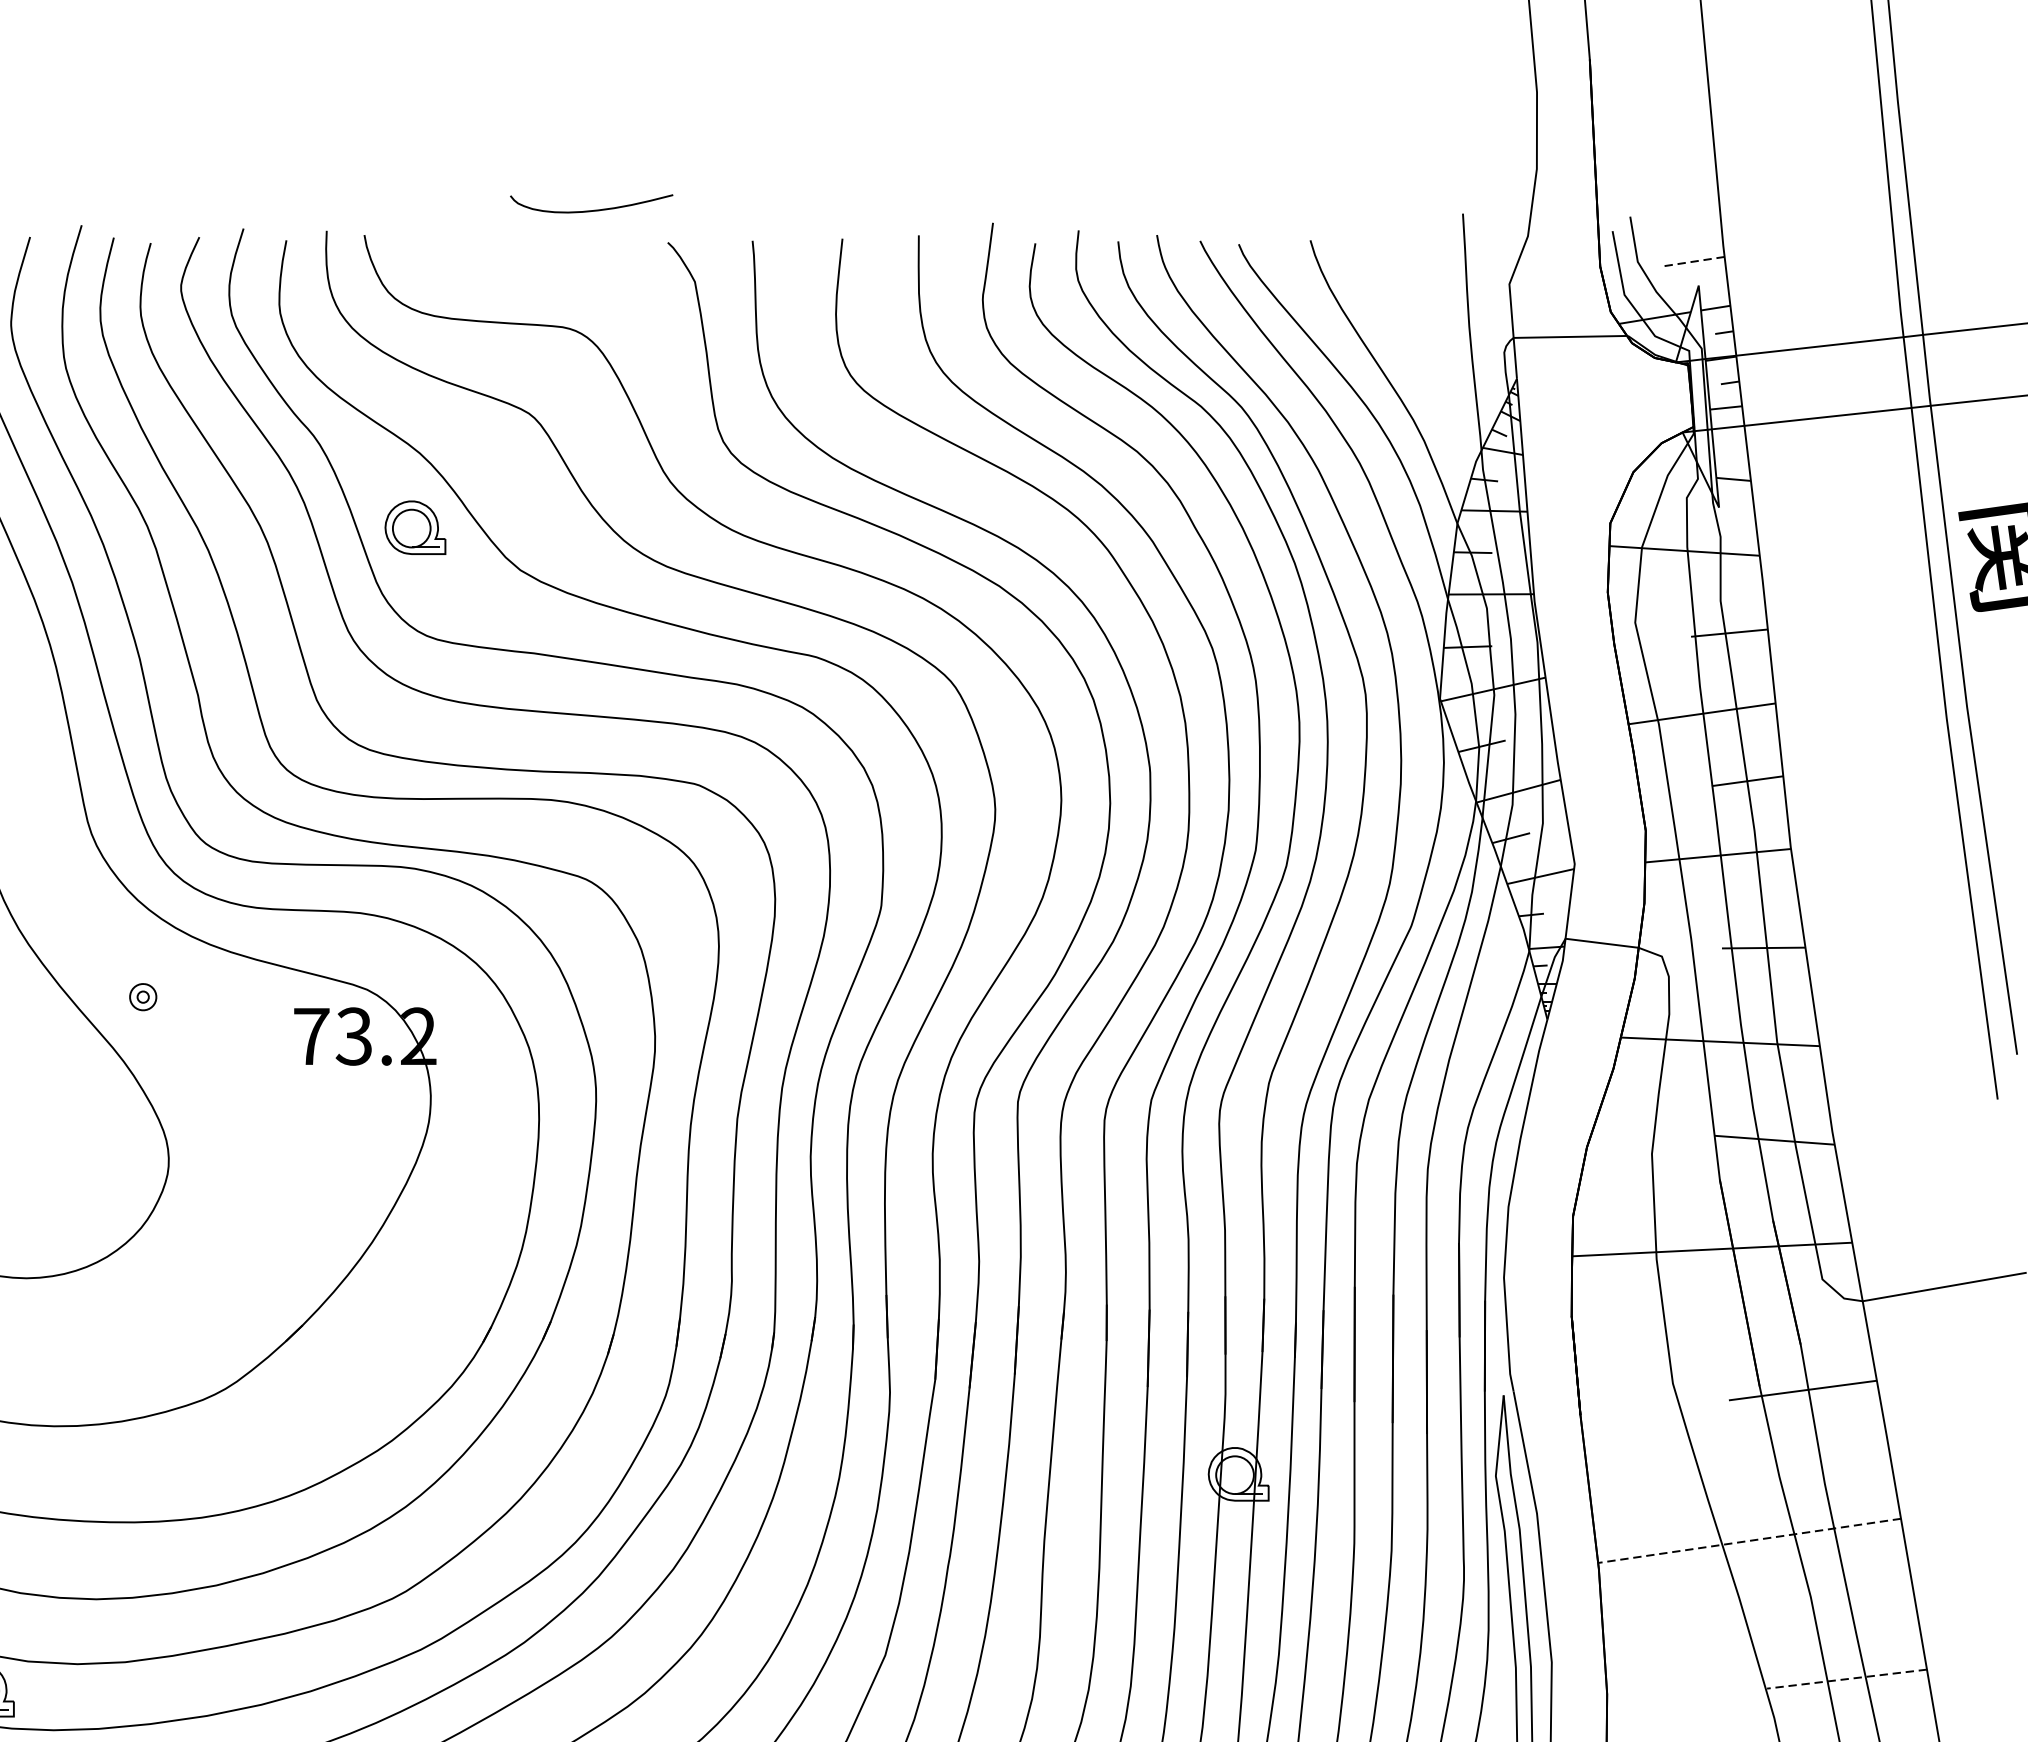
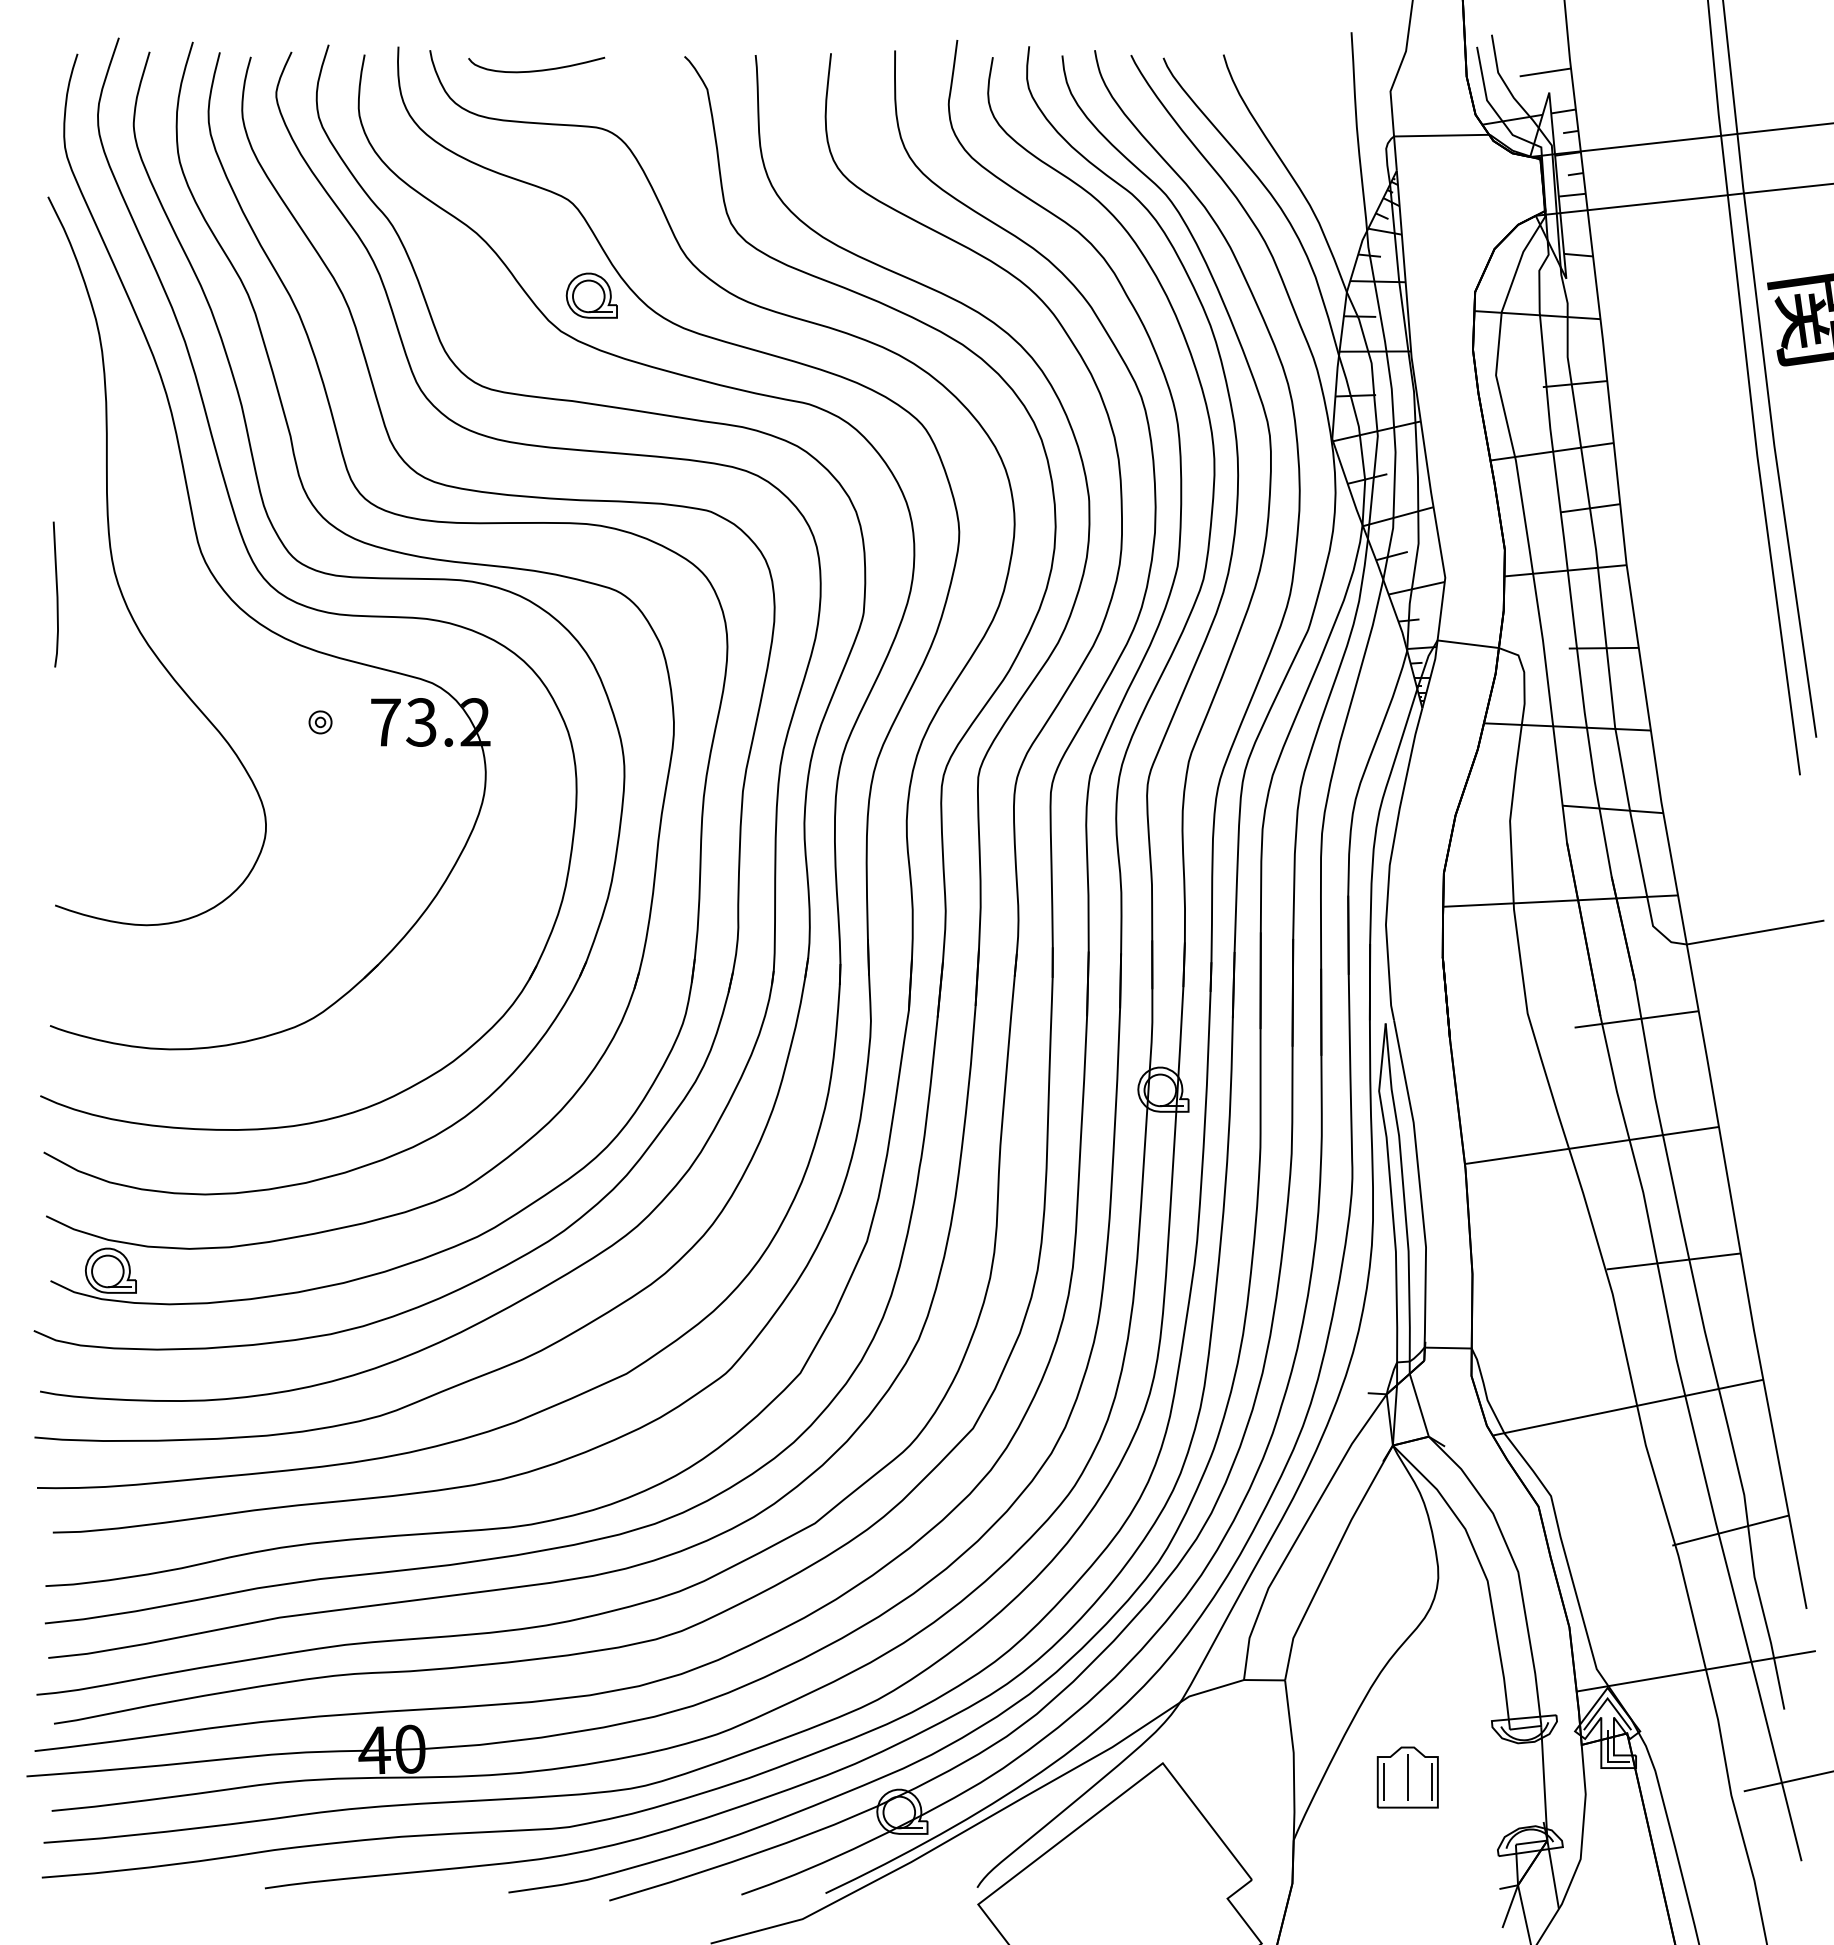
curve: (595, 209) -> (539, 69), moved
line: (1694, 261) -> (1545, 72), dashed -> solid
part: (414, 527) -> (591, 295), moved
part: (143, 997) -> (320, 722), moved
line: (1749, 1540) -> (1591, 1145), dashed -> solid
line: (1846, 1679) -> (1673, 1261), dashed -> solid

